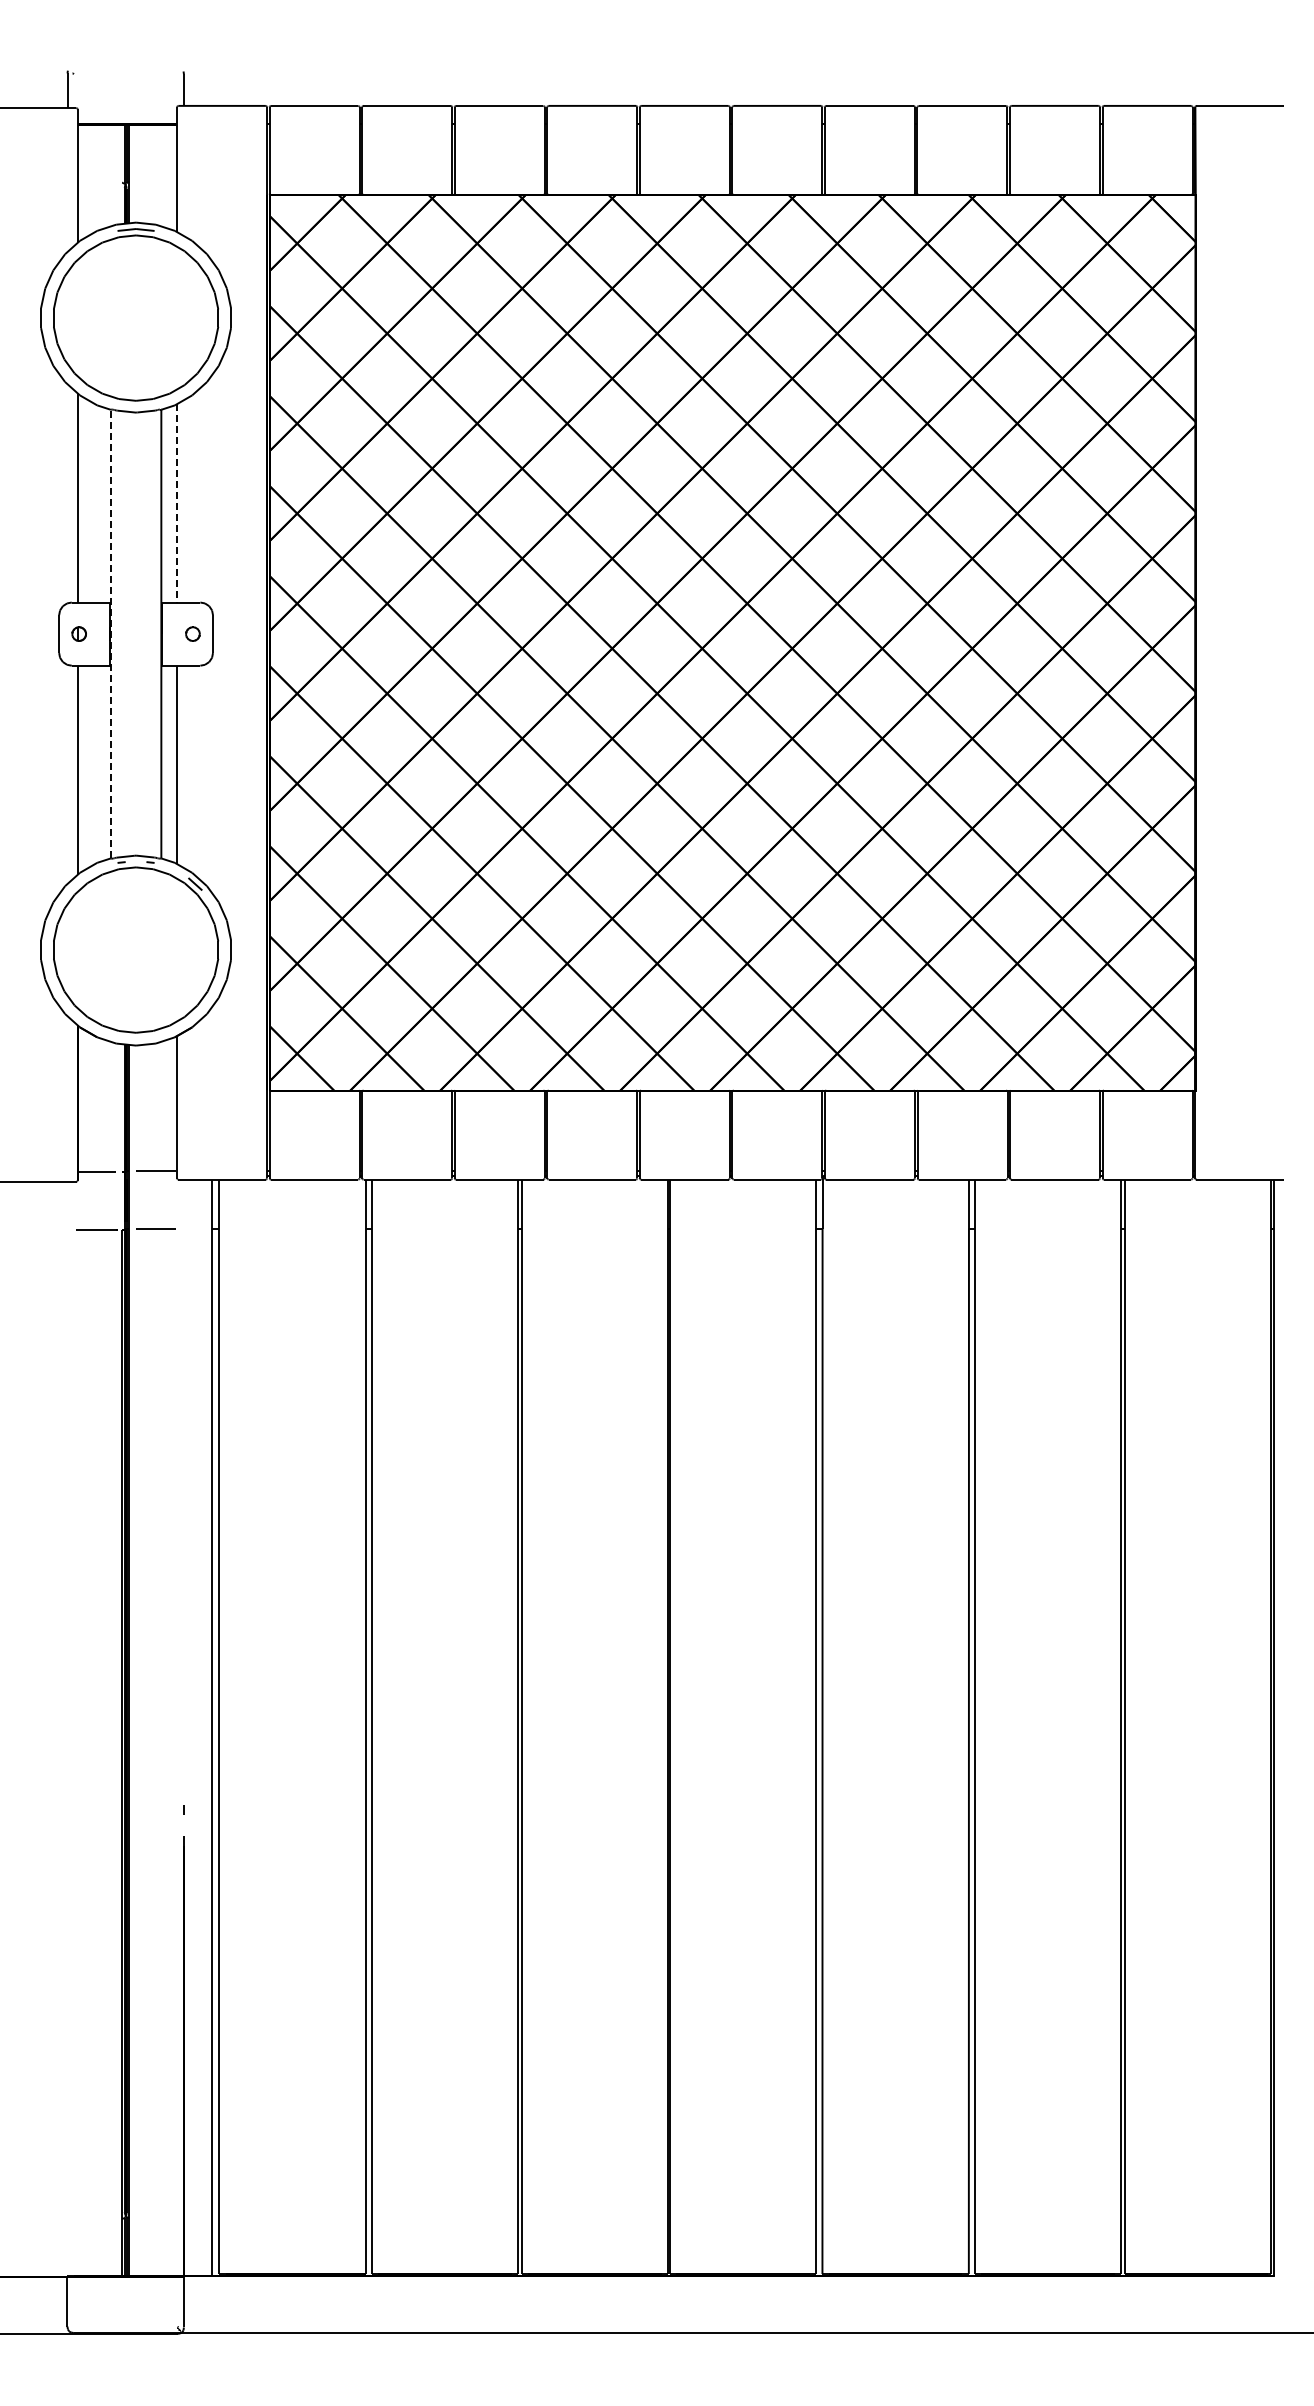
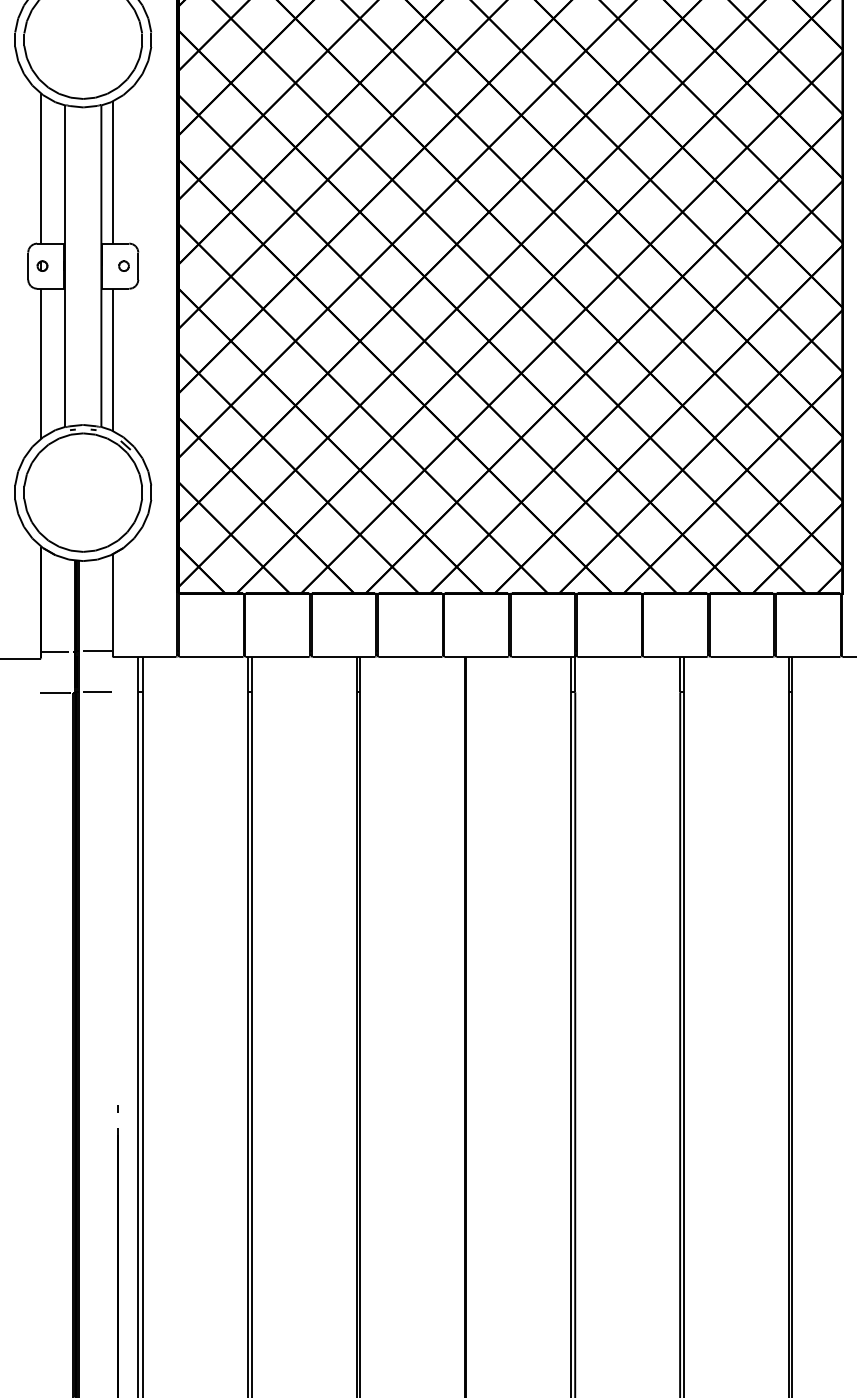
line: (177, 503) -> (112, 172), dashed -> solid
line: (110, 633) -> (64, 265), dashed -> solid

